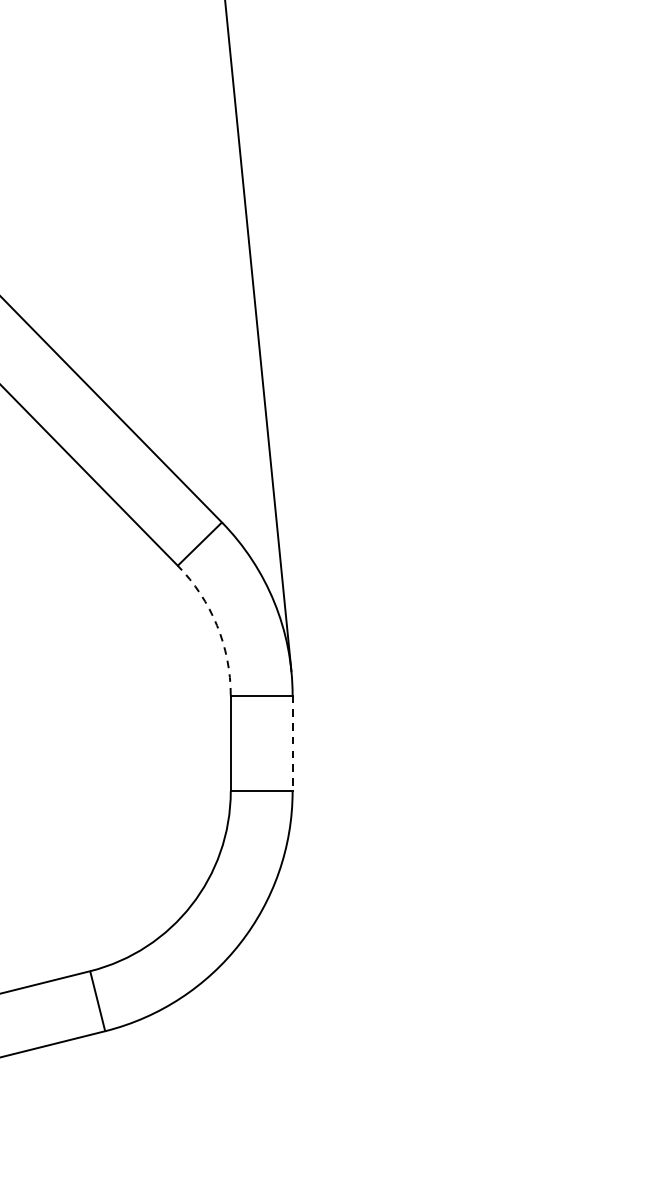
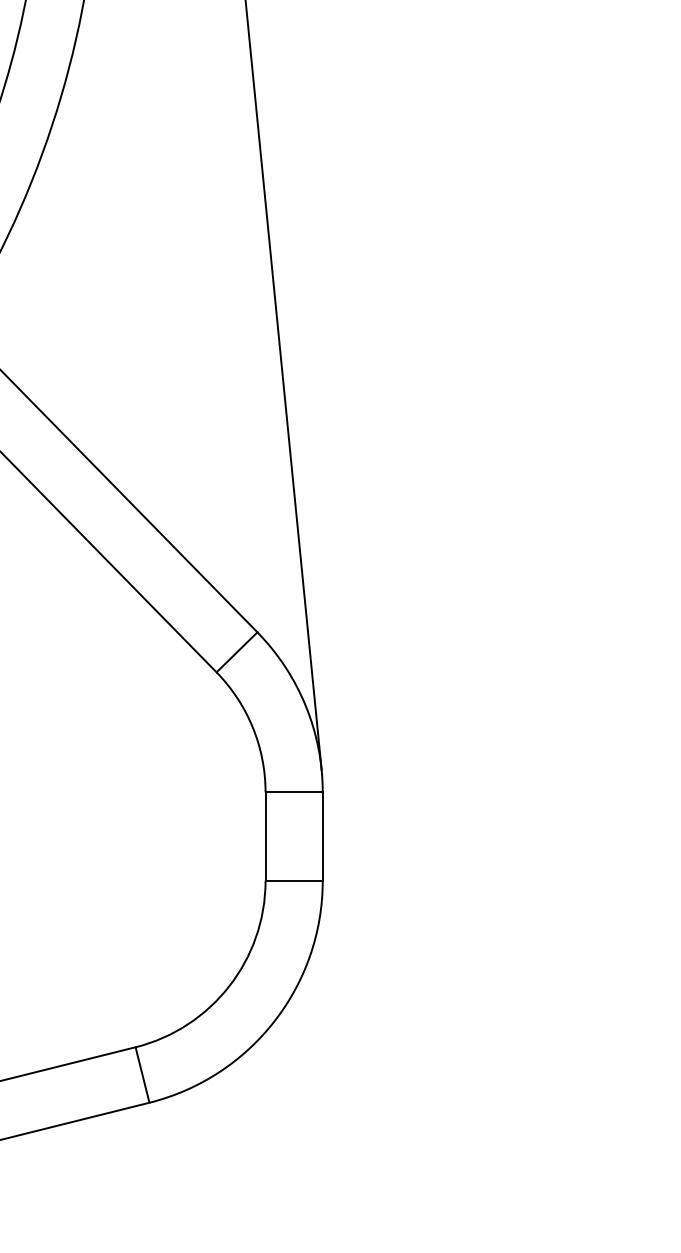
arc: (216, 625) -> (252, 727), dashed -> solid
line: (292, 744) -> (322, 837), dashed -> solid

